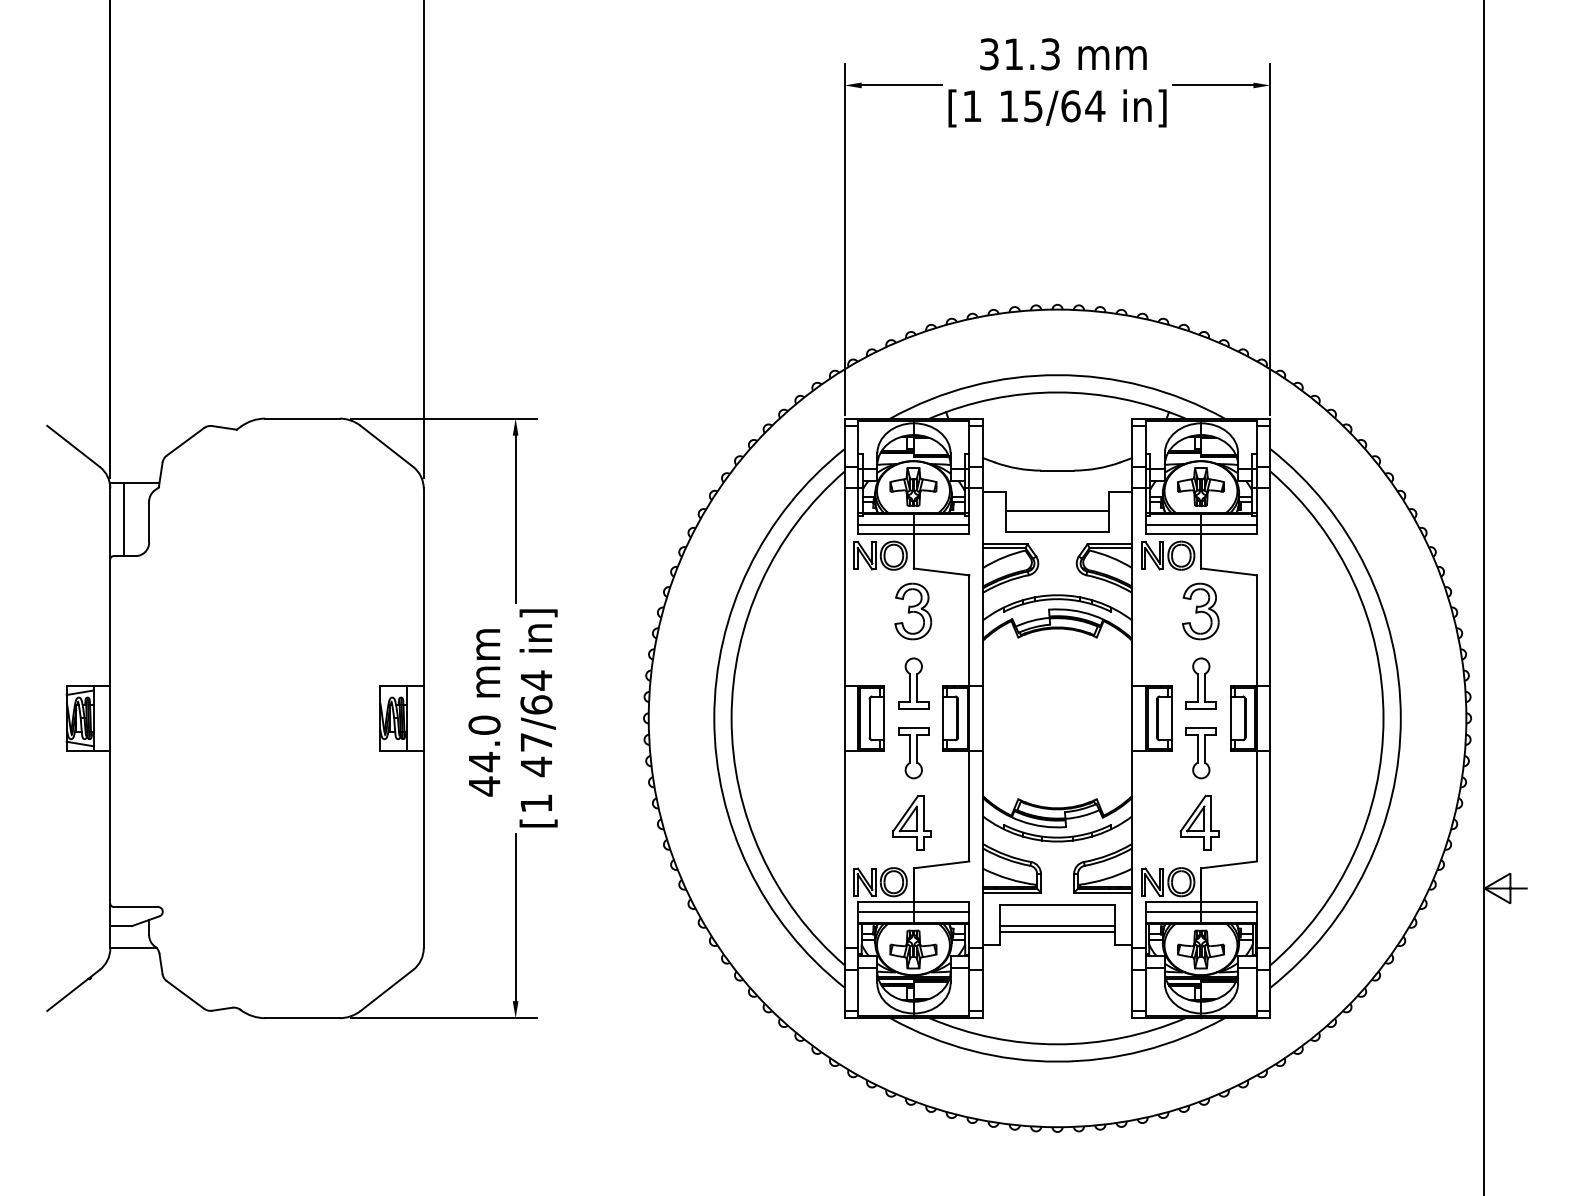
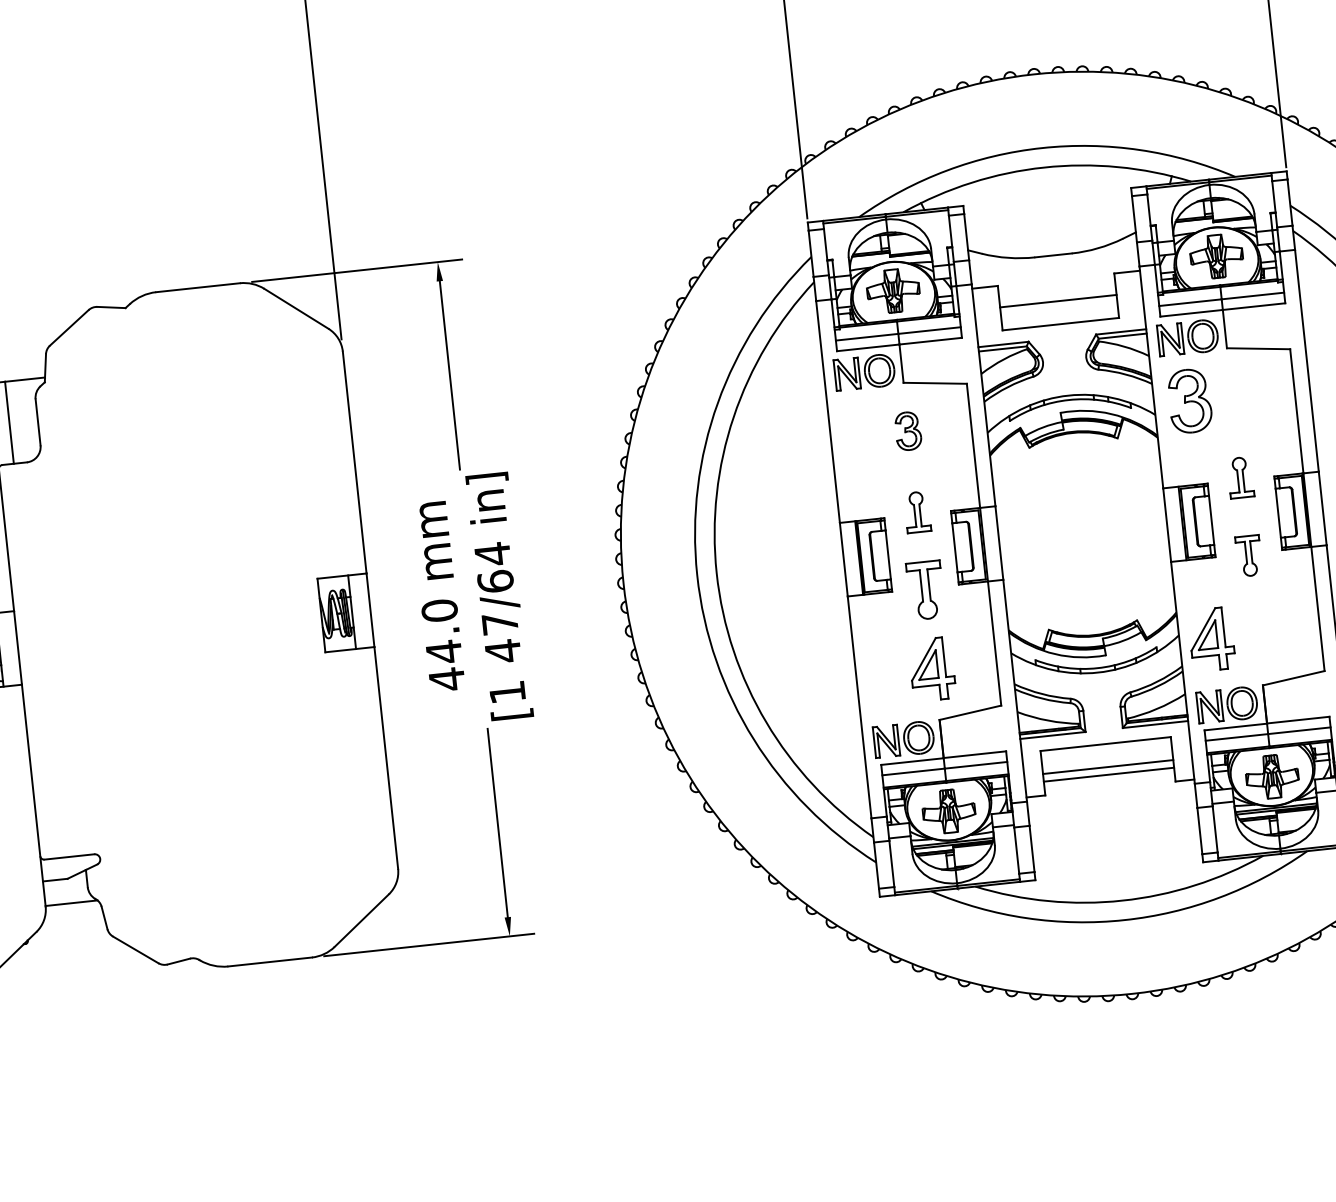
part: (913, 611) -> (908, 431), size x0.6
part: (1200, 611) -> (1189, 401), moved
part: (913, 683) -> (917, 512), size x0.7
part: (1200, 683) -> (1239, 477), size x0.7
part: (1200, 753) -> (1248, 556), size x0.7
part: (1199, 822) -> (1211, 638), moved

